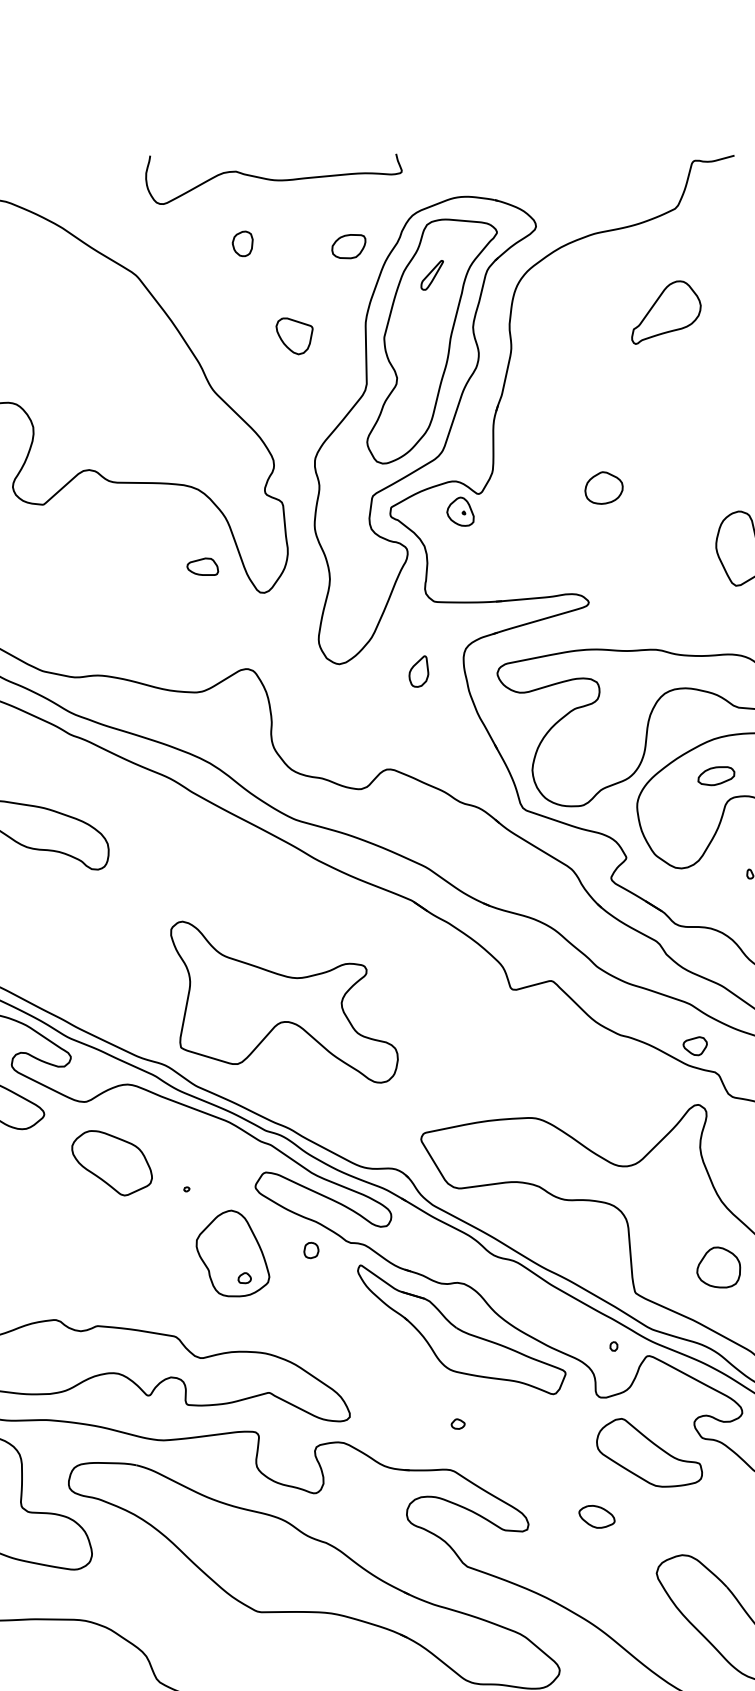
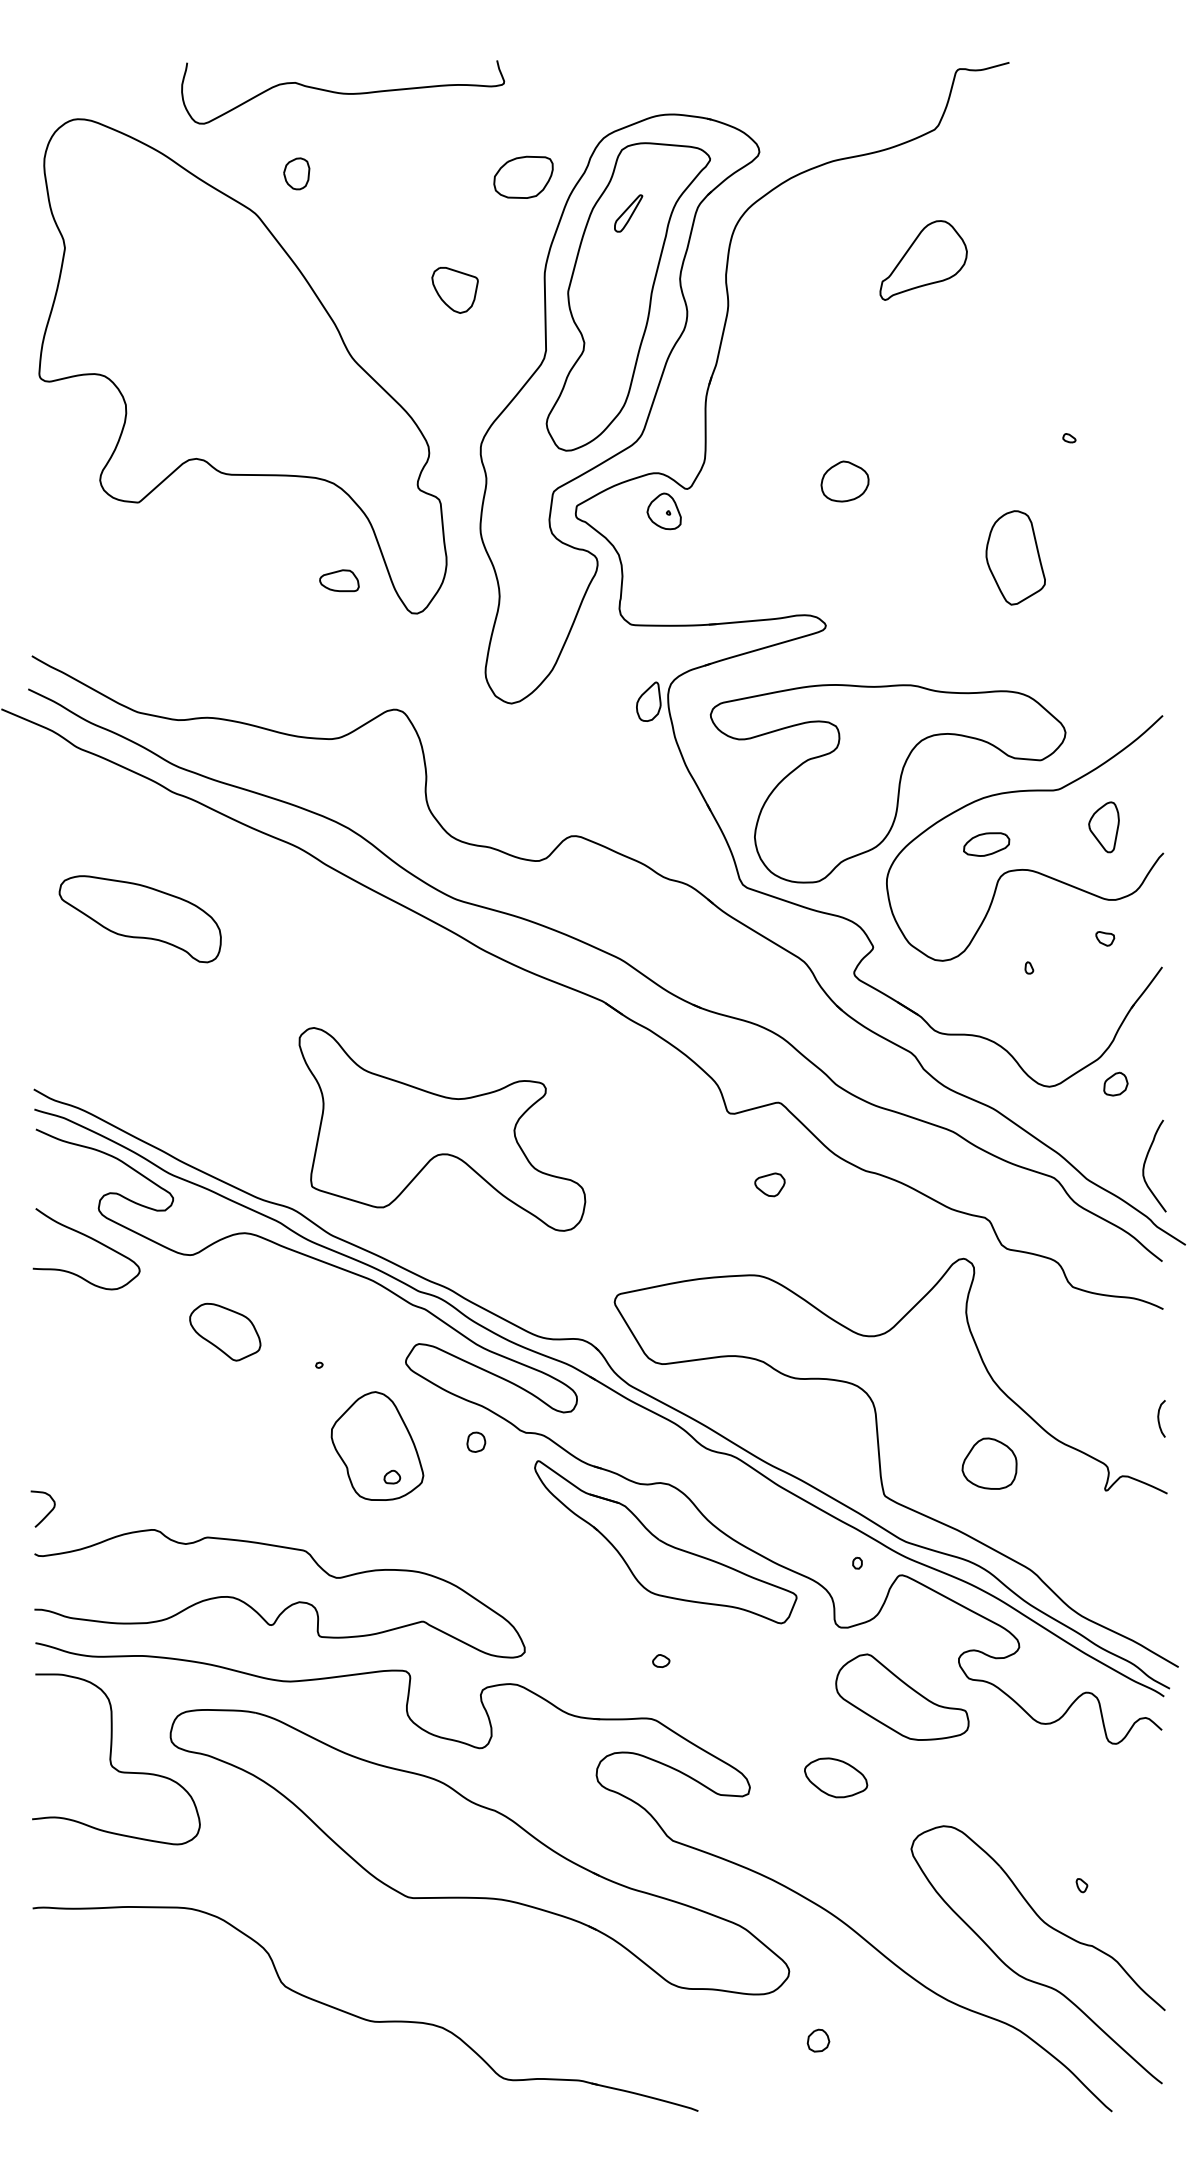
curve: (274, 179) -> (343, 92), moved
part: (242, 243) -> (296, 173), moved
part: (348, 245) -> (523, 176), size x1.4
part: (418, 671) -> (648, 701), moved
part: (694, 1045) -> (769, 1184), moved
part: (112, 1162) -> (225, 1331), size x0.7
part: (597, 1516) -> (836, 1777), size x1.4

